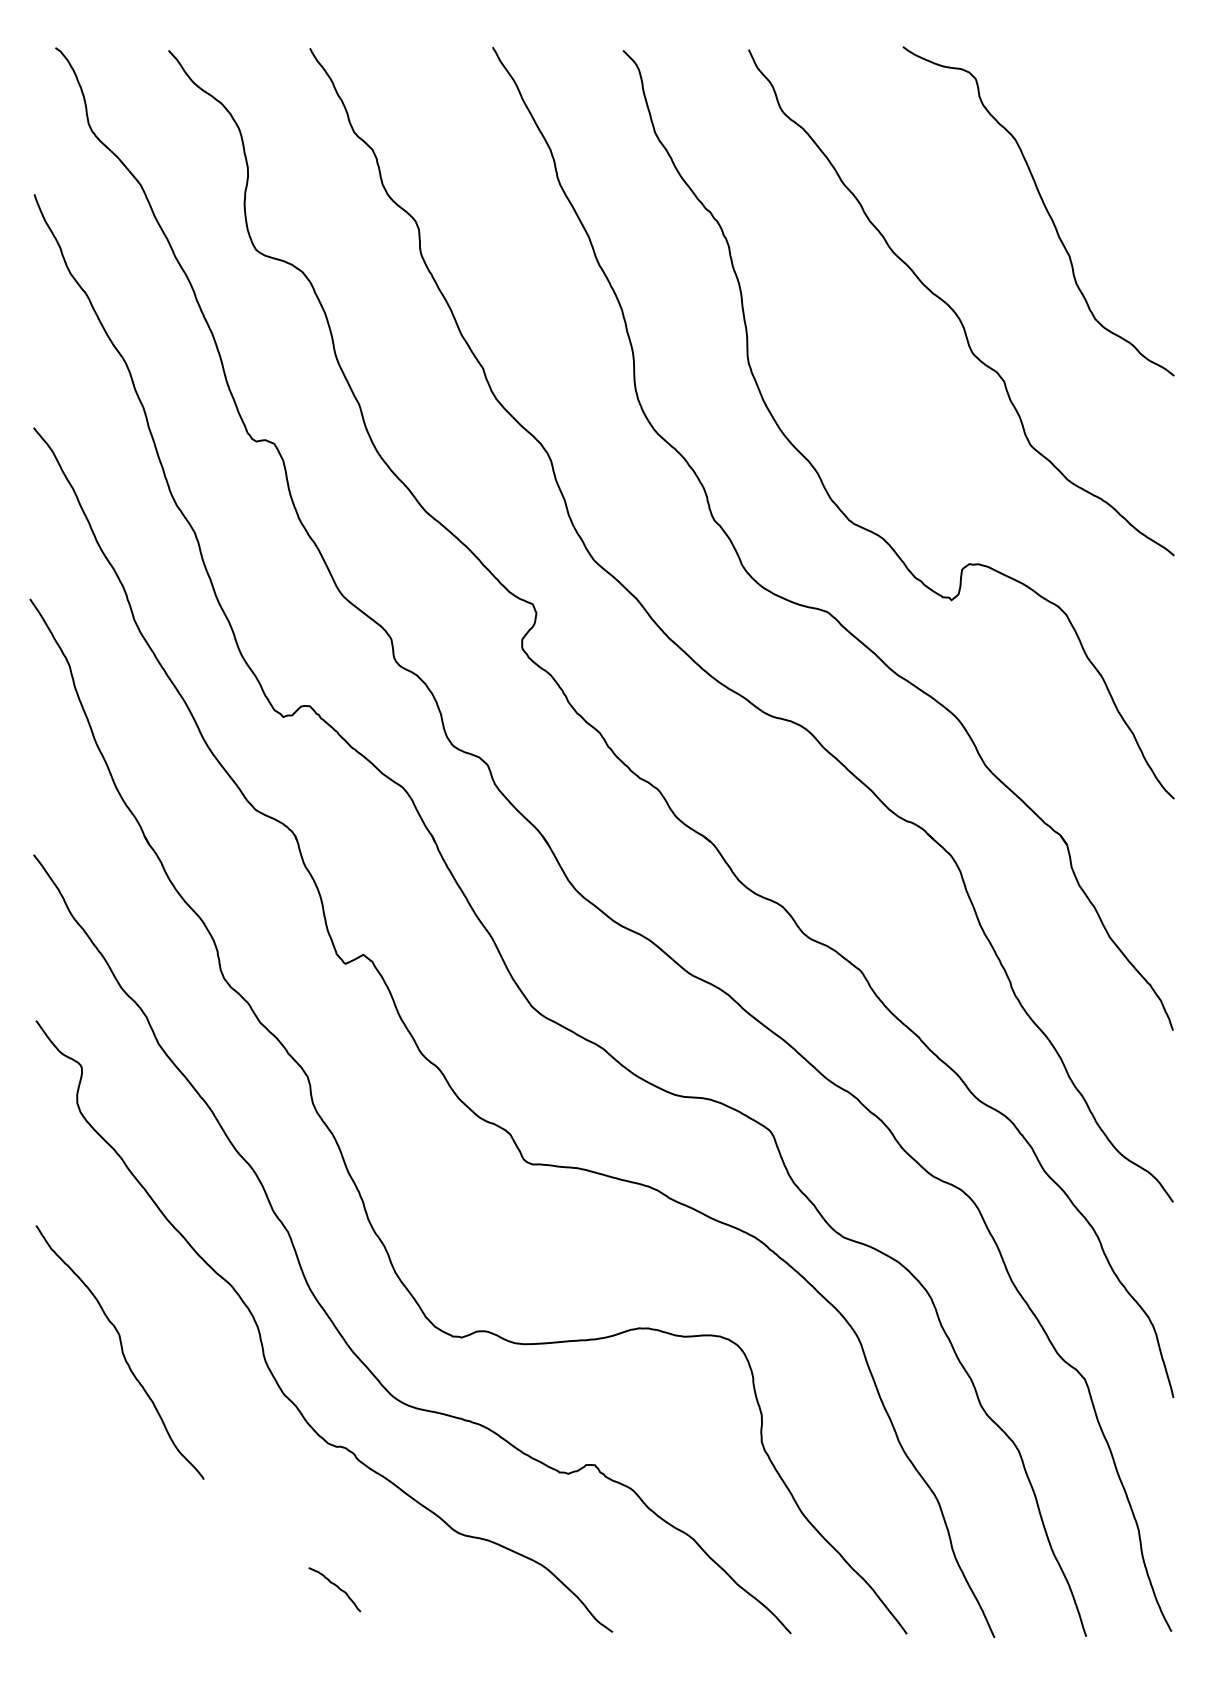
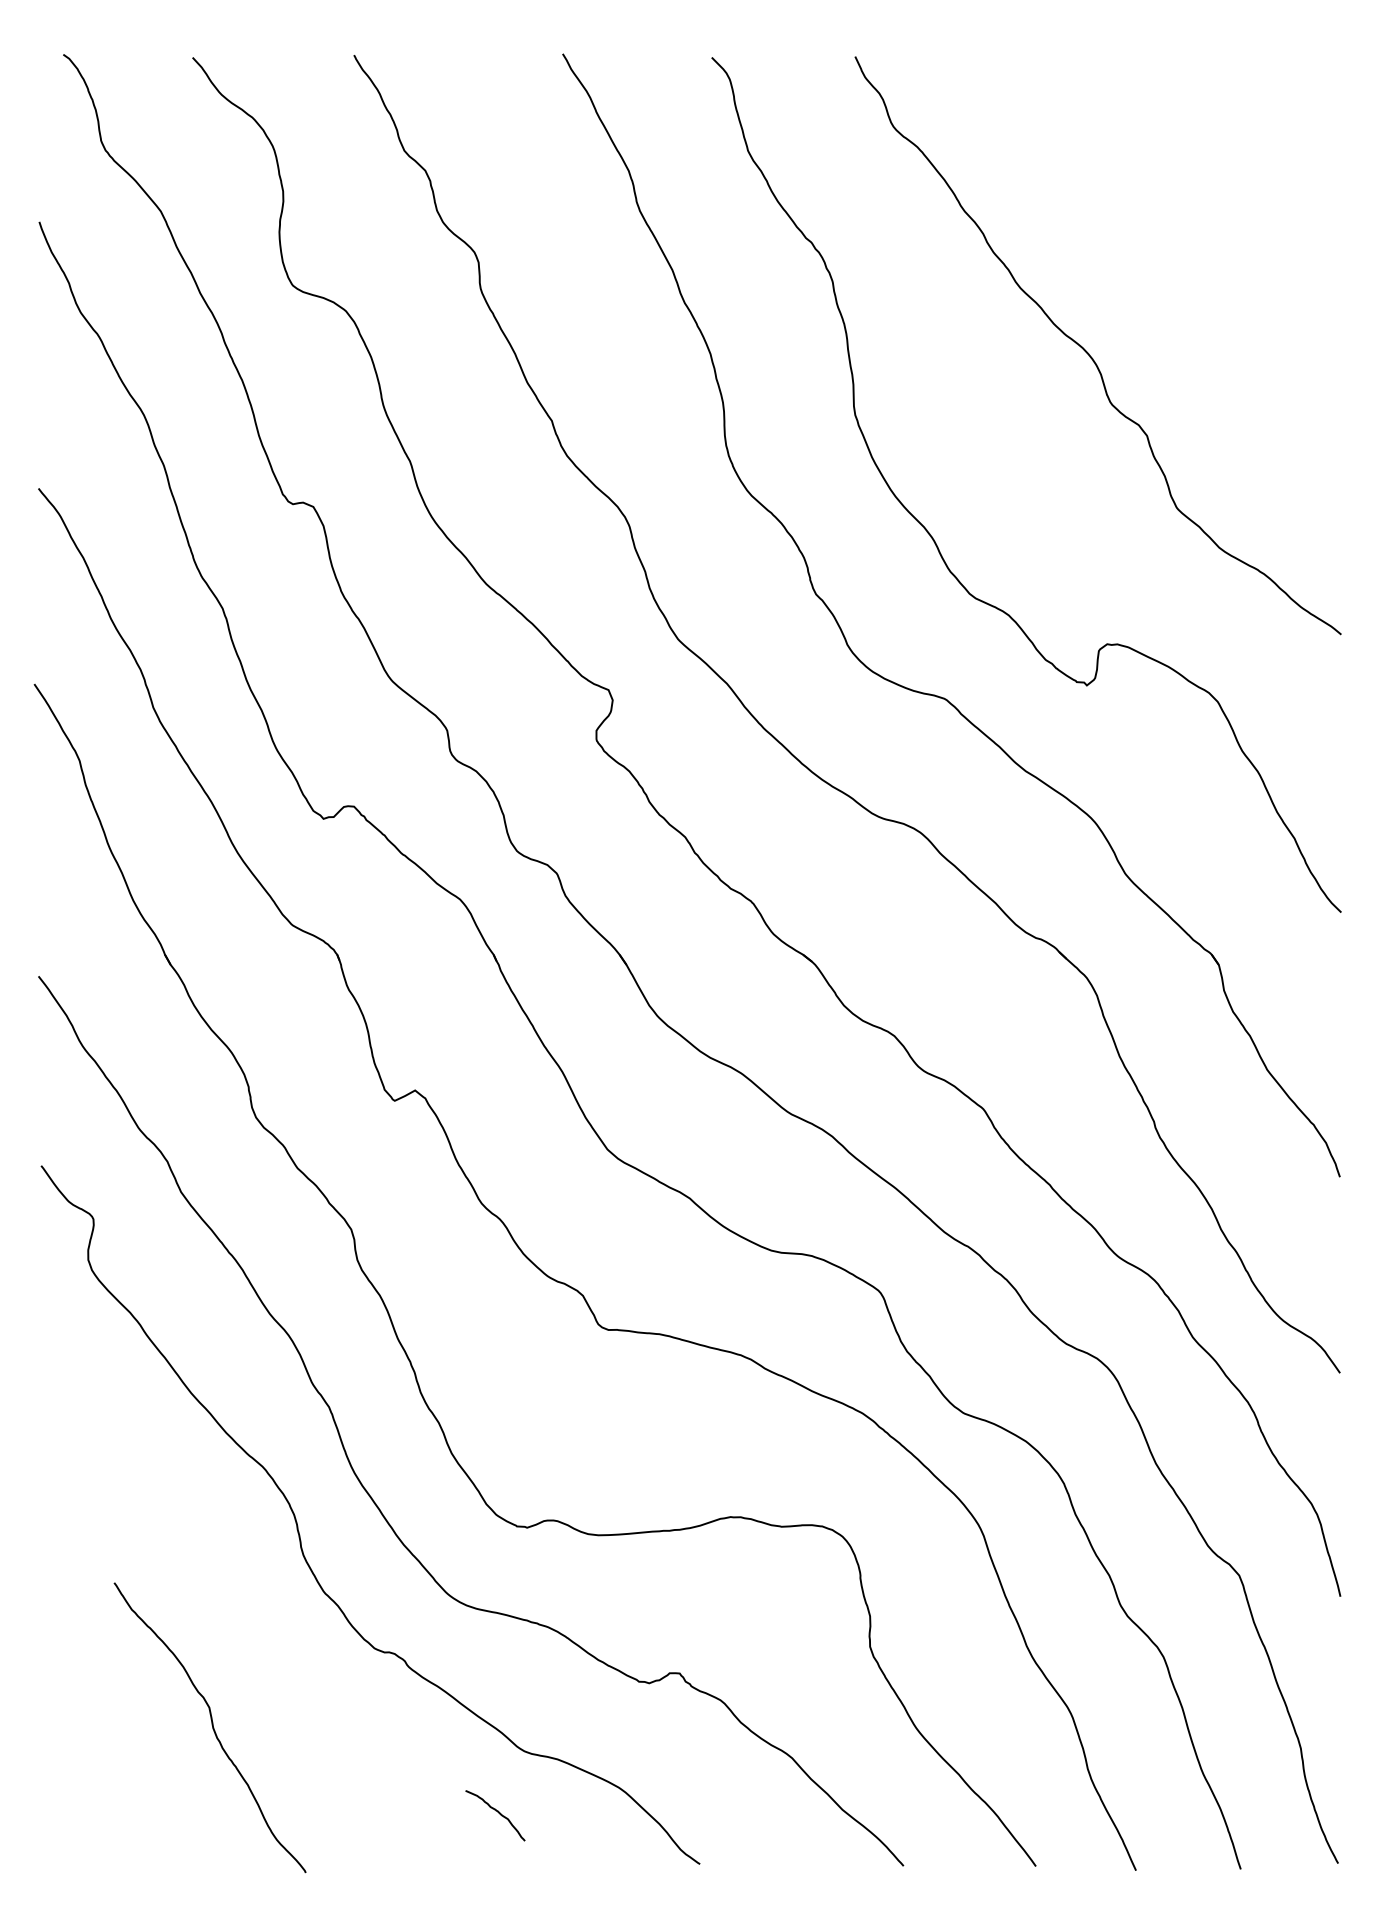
curve: (1044, 208) -> (1193, 237), removed
curve: (121, 1350) -> (211, 1725), moved
curve: (336, 1586) -> (497, 1812), moved

